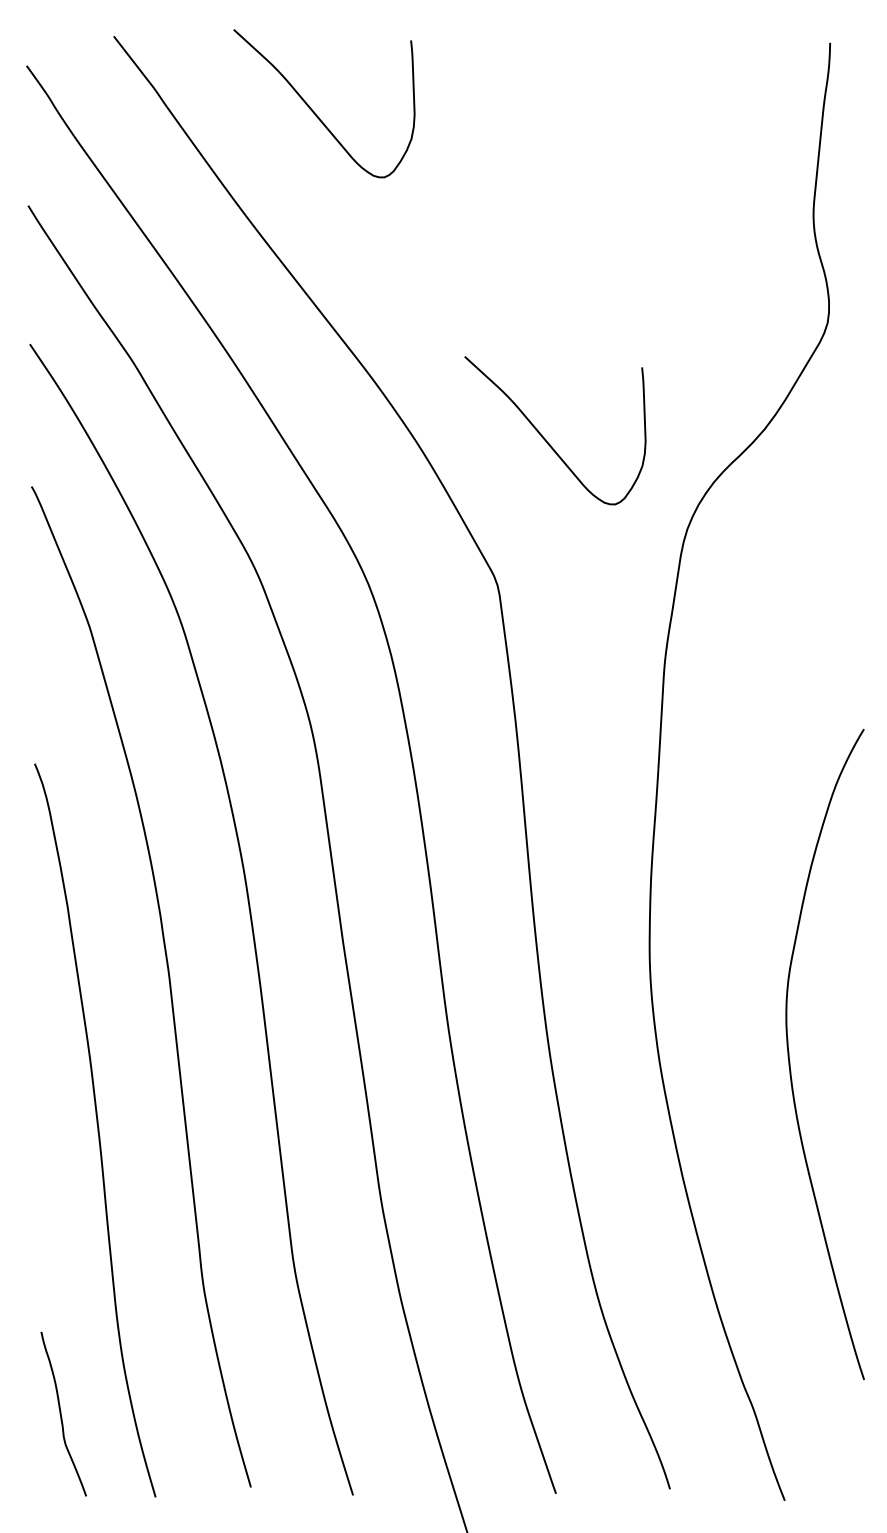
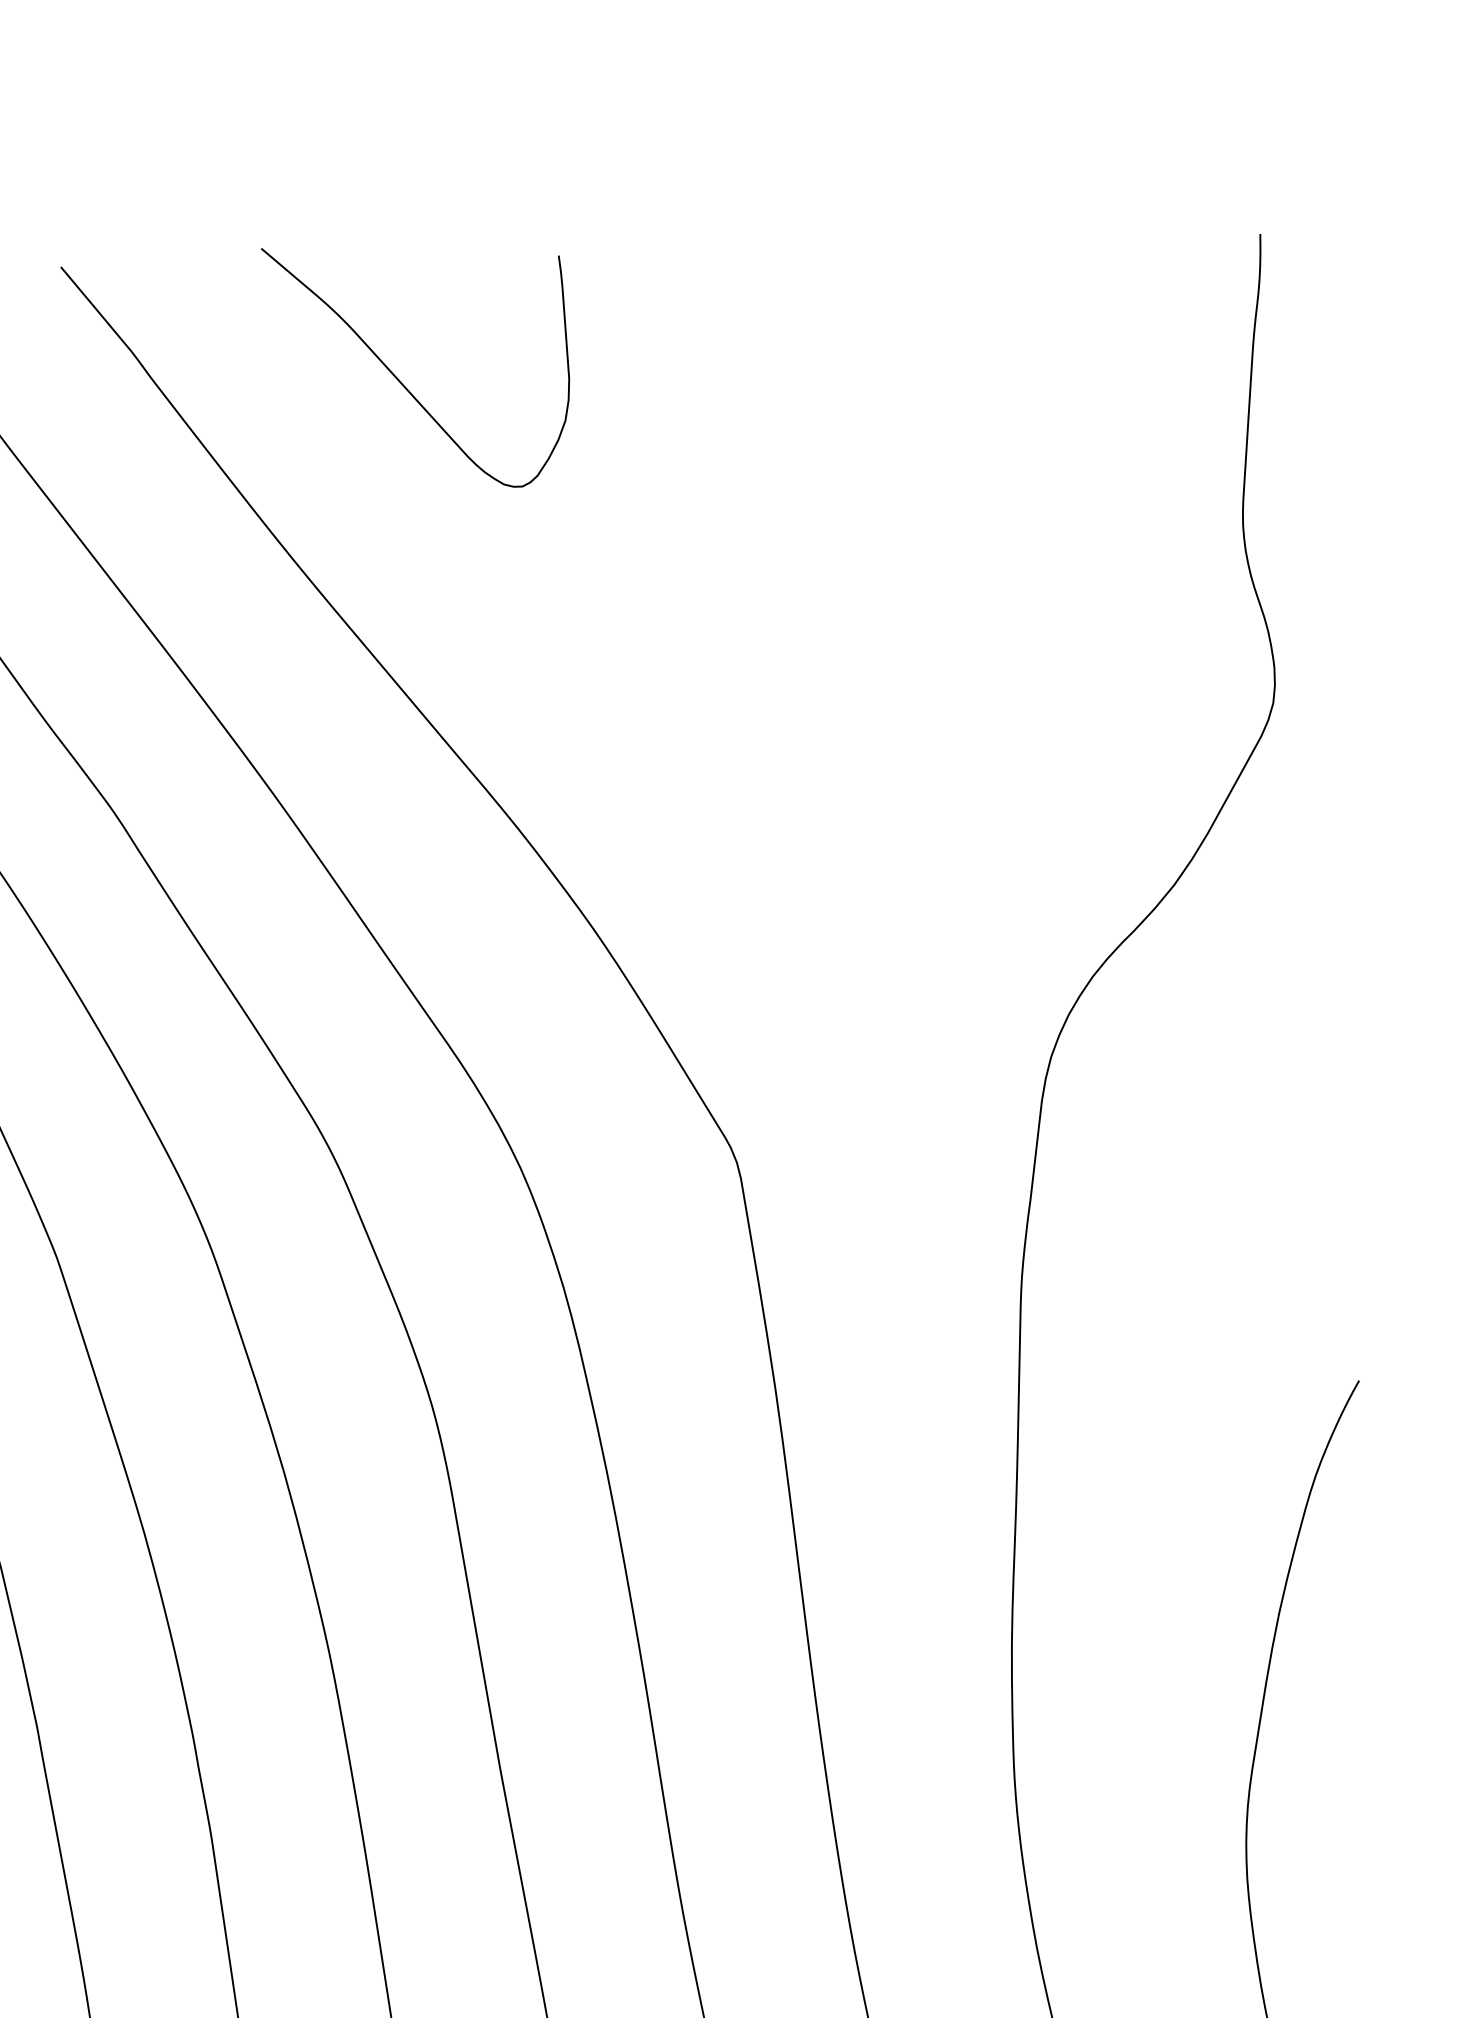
curve: (546, 439) -> (809, 915), removed

